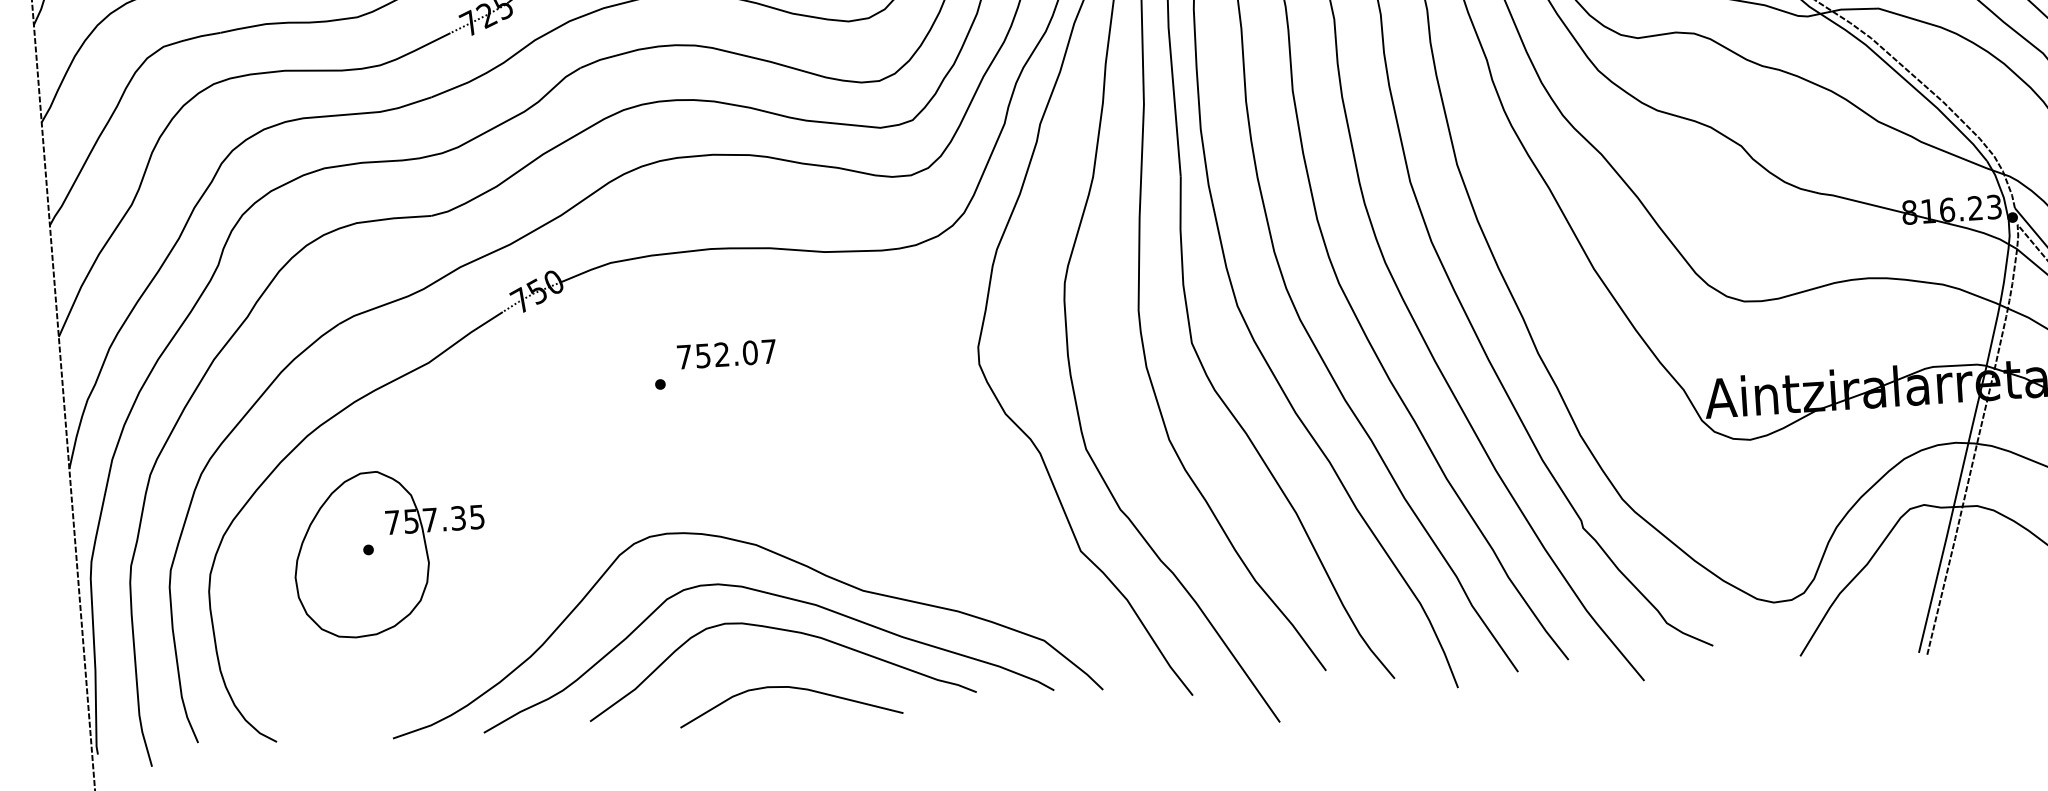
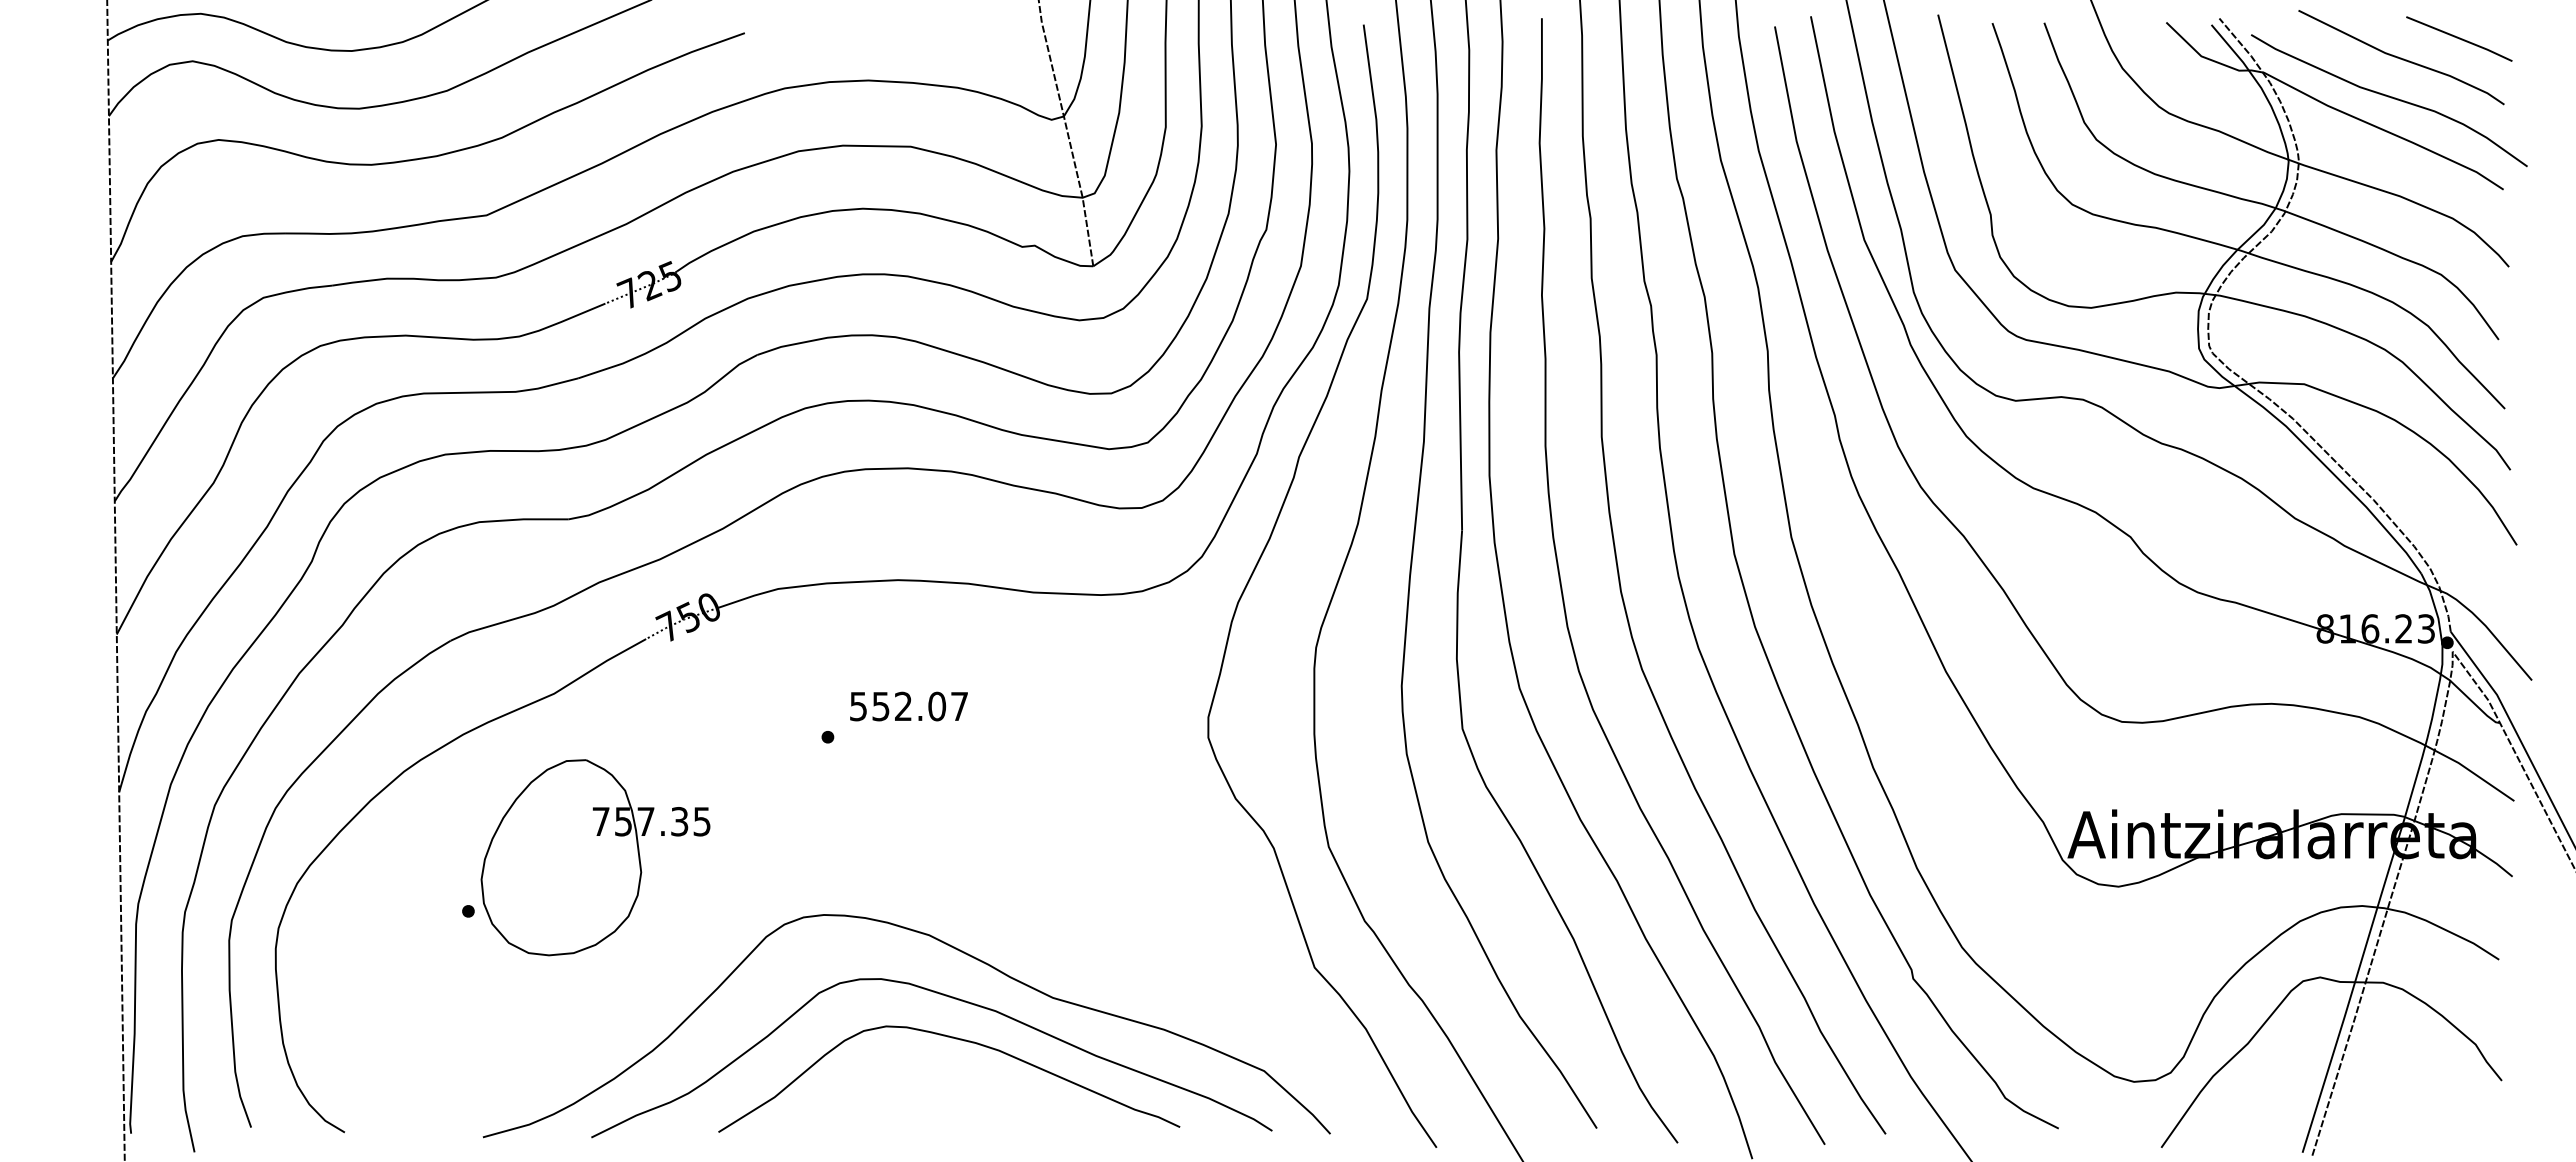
text: (684, 357) -> (858, 706), 752.07 -> 552.07
part: (389, 552) -> (595, 857), moved
curve: (791, 688) -> (960, 1108), removed

